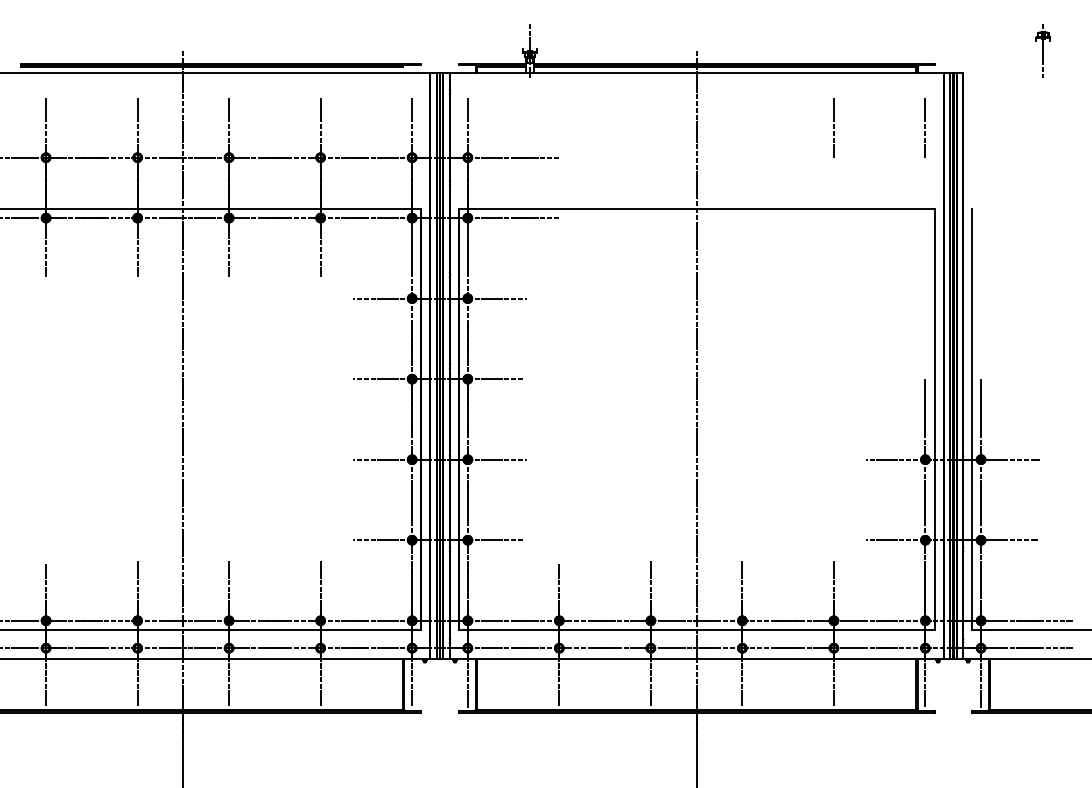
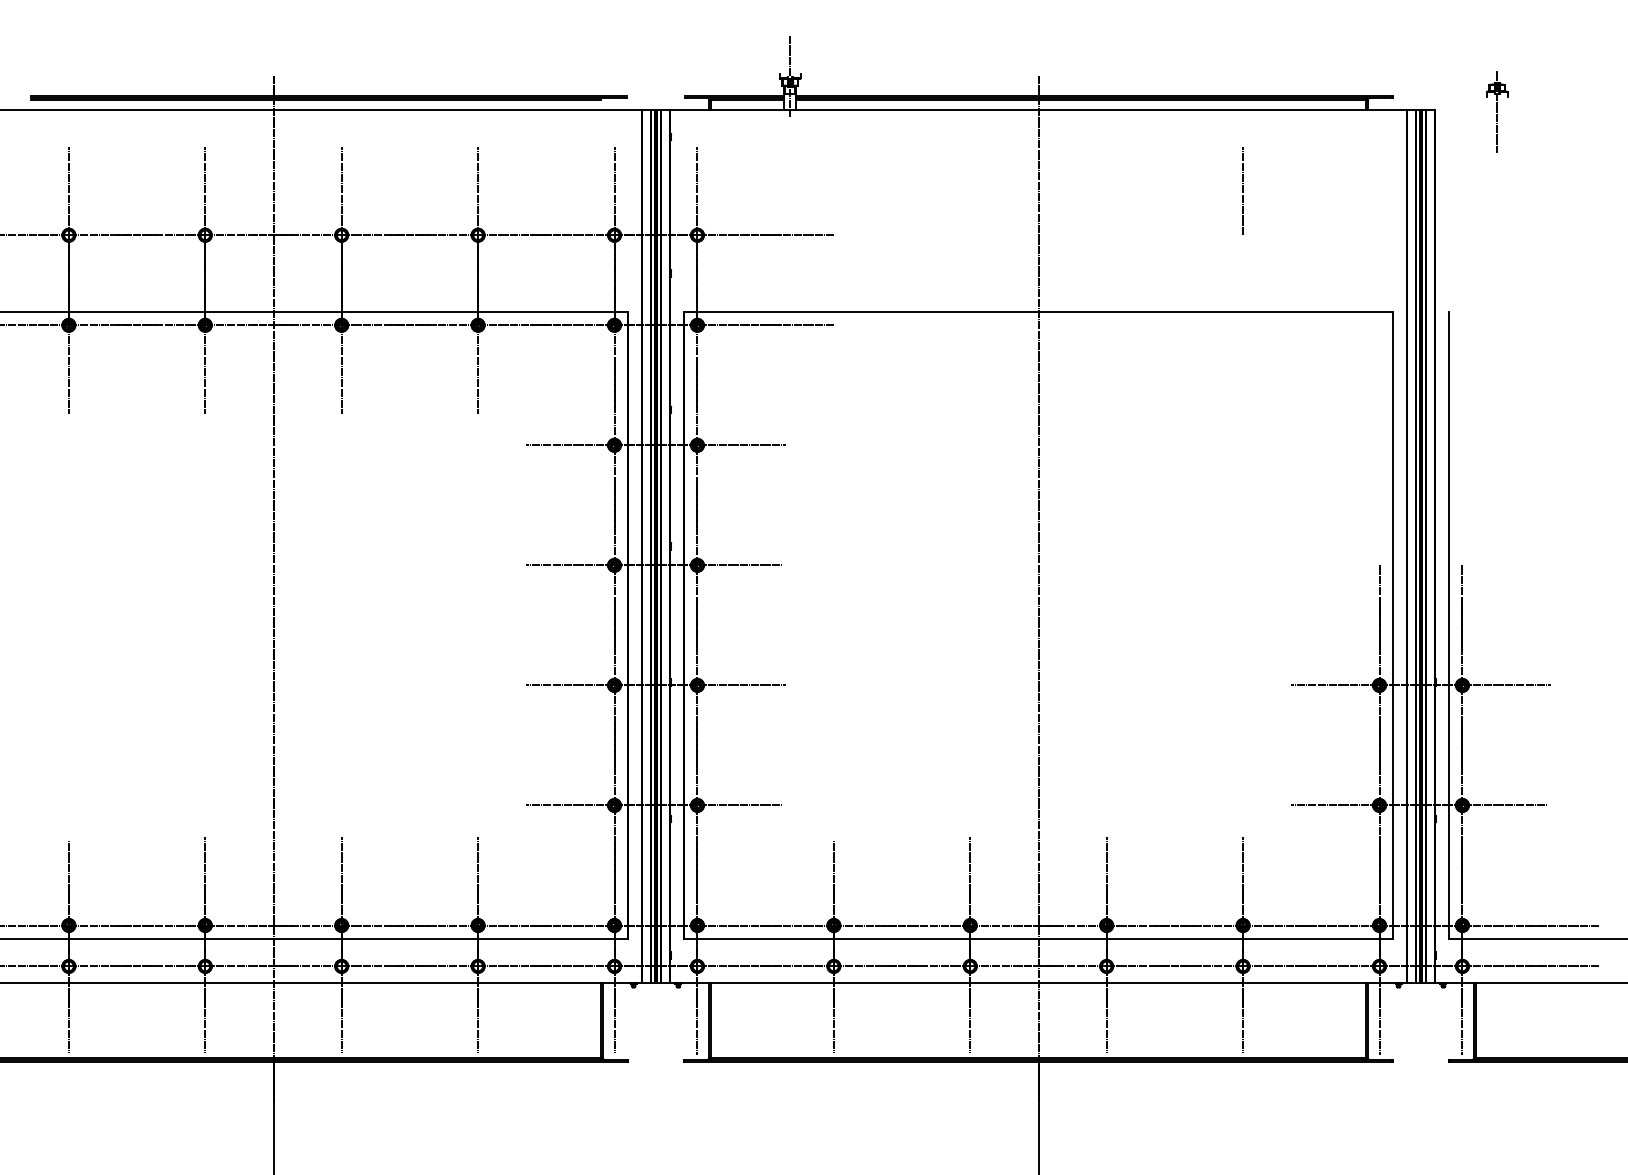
part: (1042, 50) -> (1495, 111), moved
line: (925, 127) -> (1379, 190), removed

